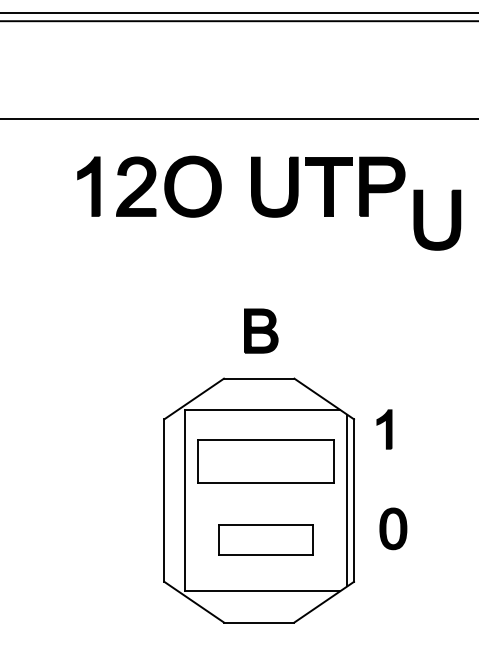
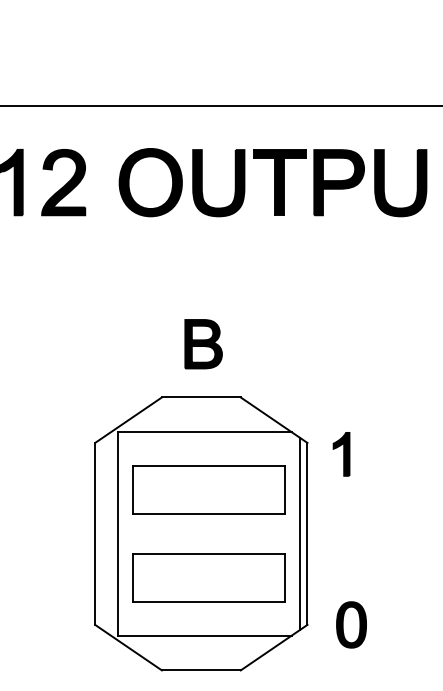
part: (192, 186) -> (150, 182), moved
part: (423, 219) -> (385, 182), moved
part: (393, 528) -> (351, 624), moved
part: (265, 539) -> (208, 577), size x1.43

